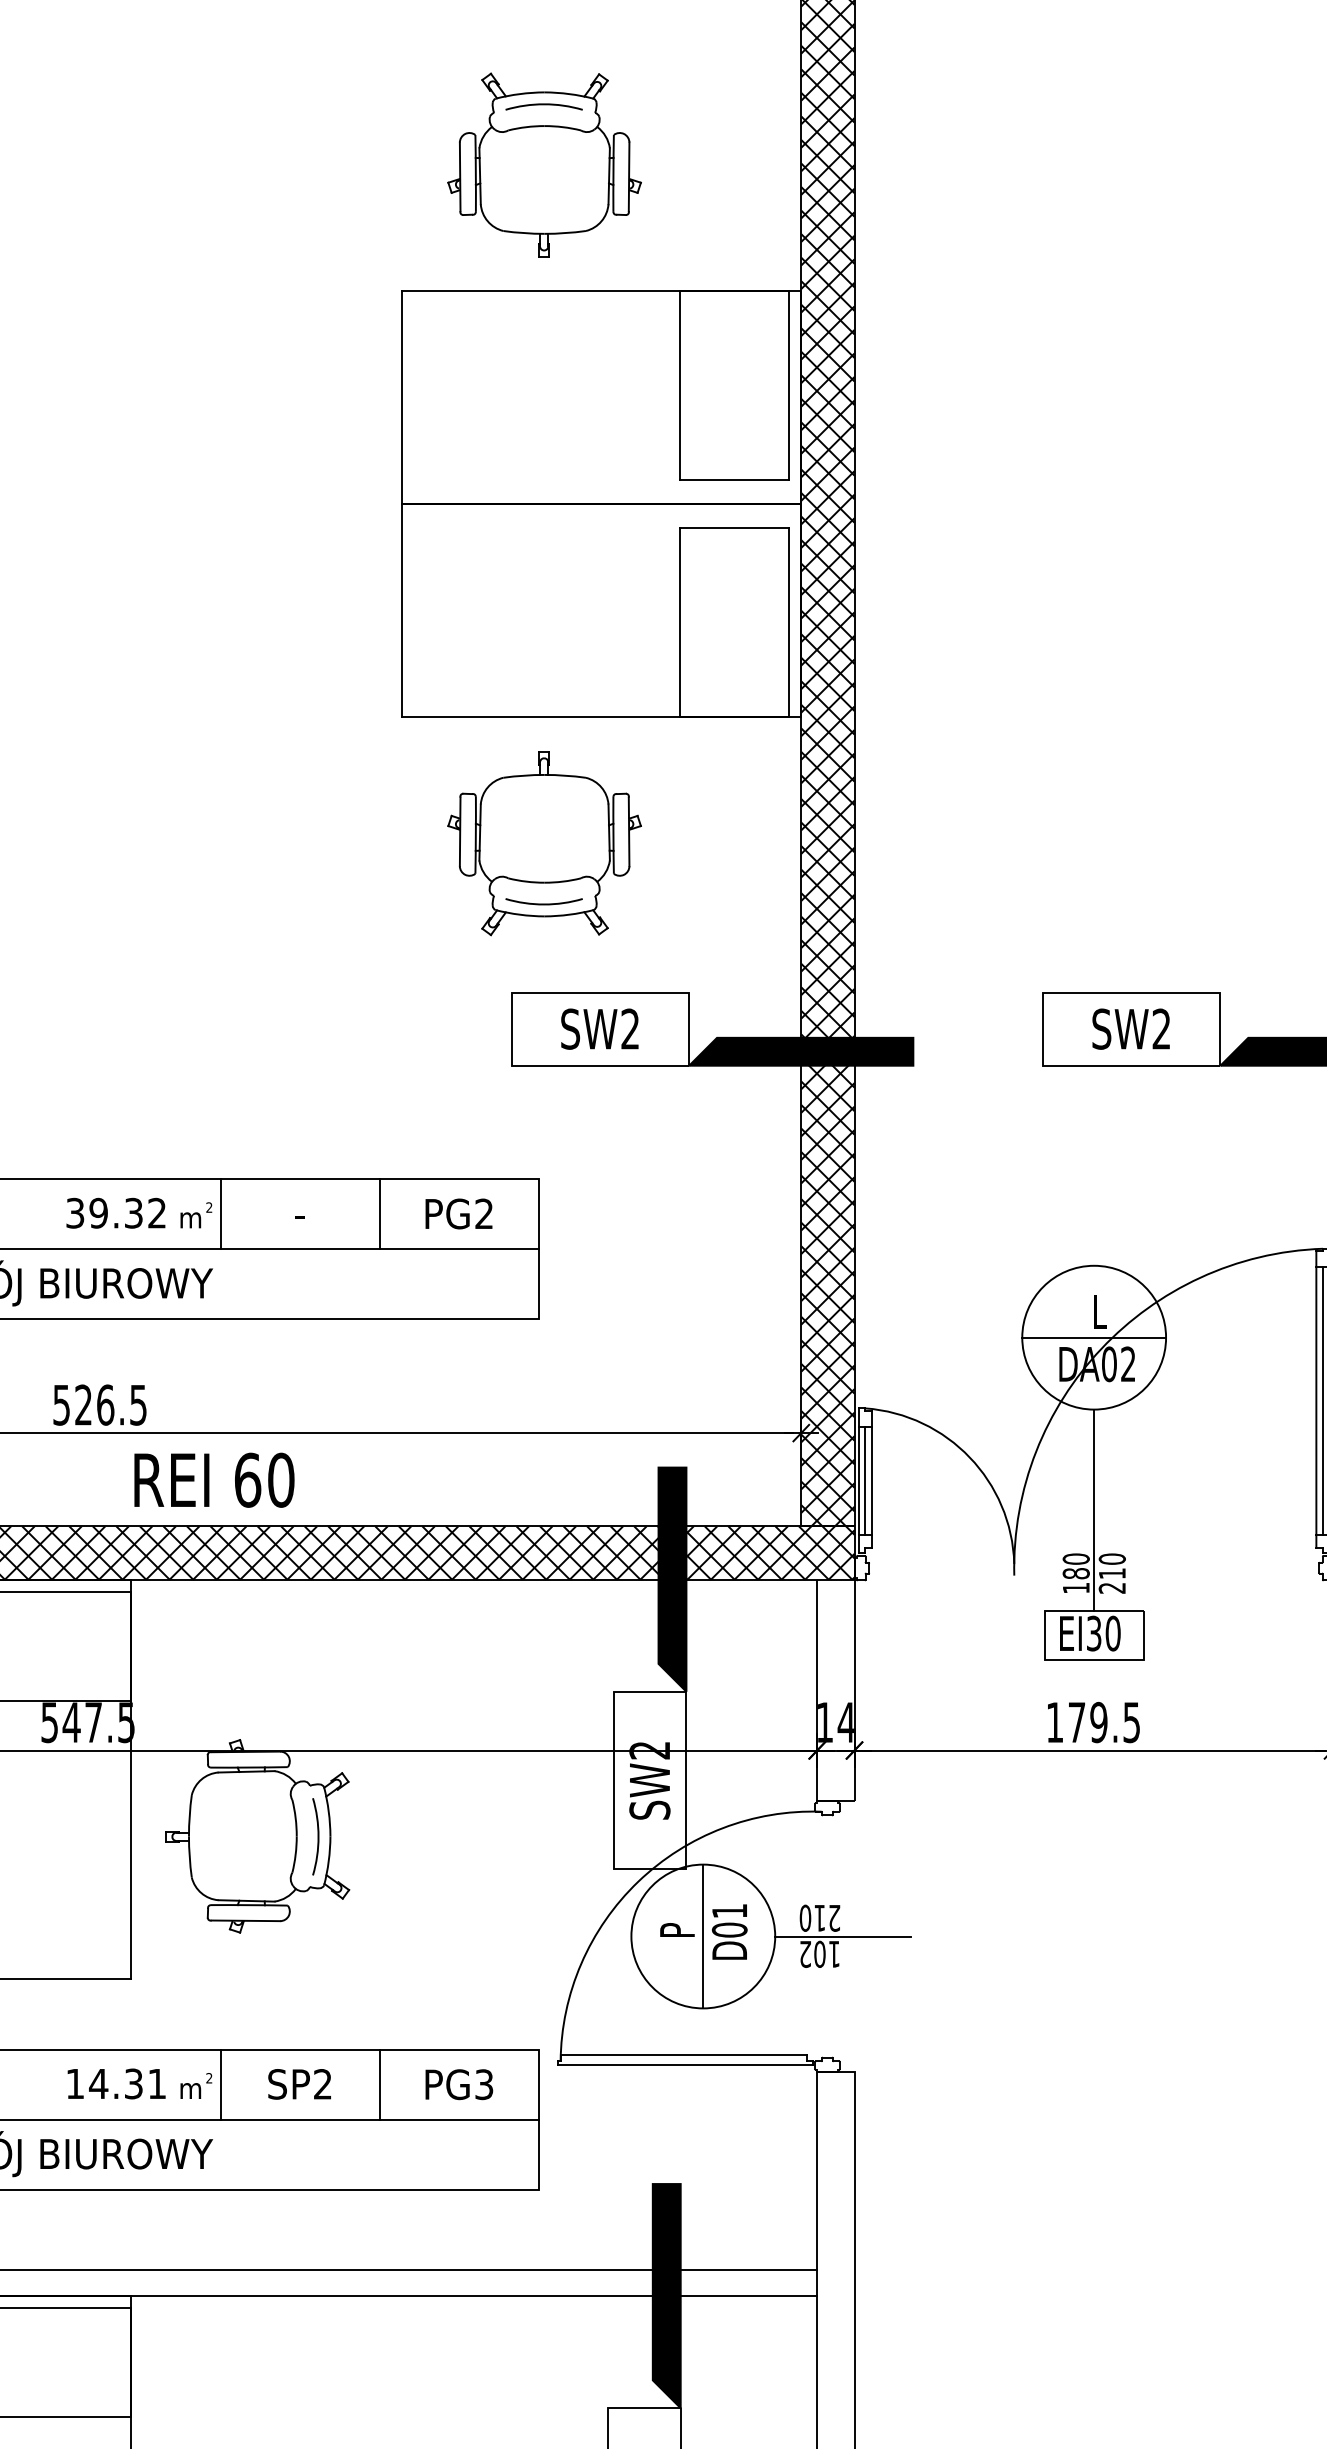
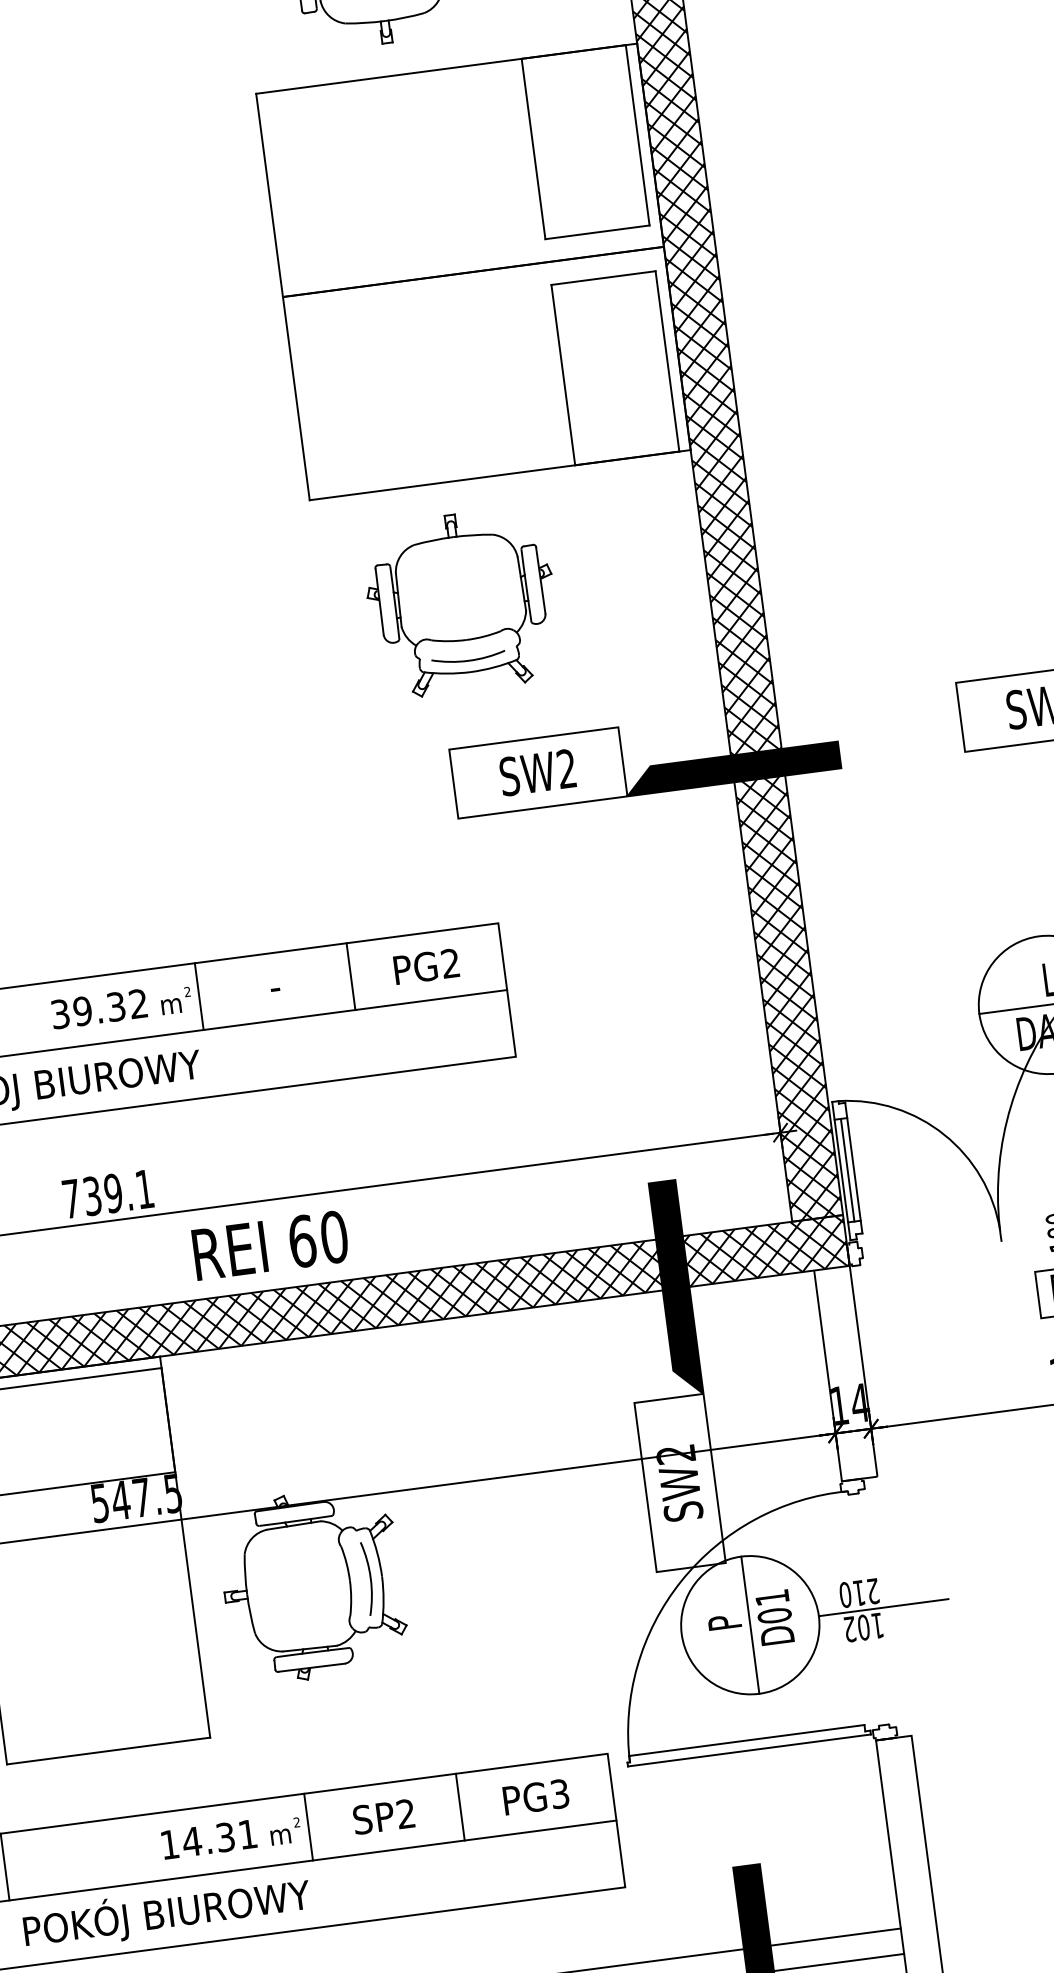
text: (99, 1404) -> (107, 1193), 526.5 -> 739.1
text: (214, 1479) -> (270, 1244), moved

